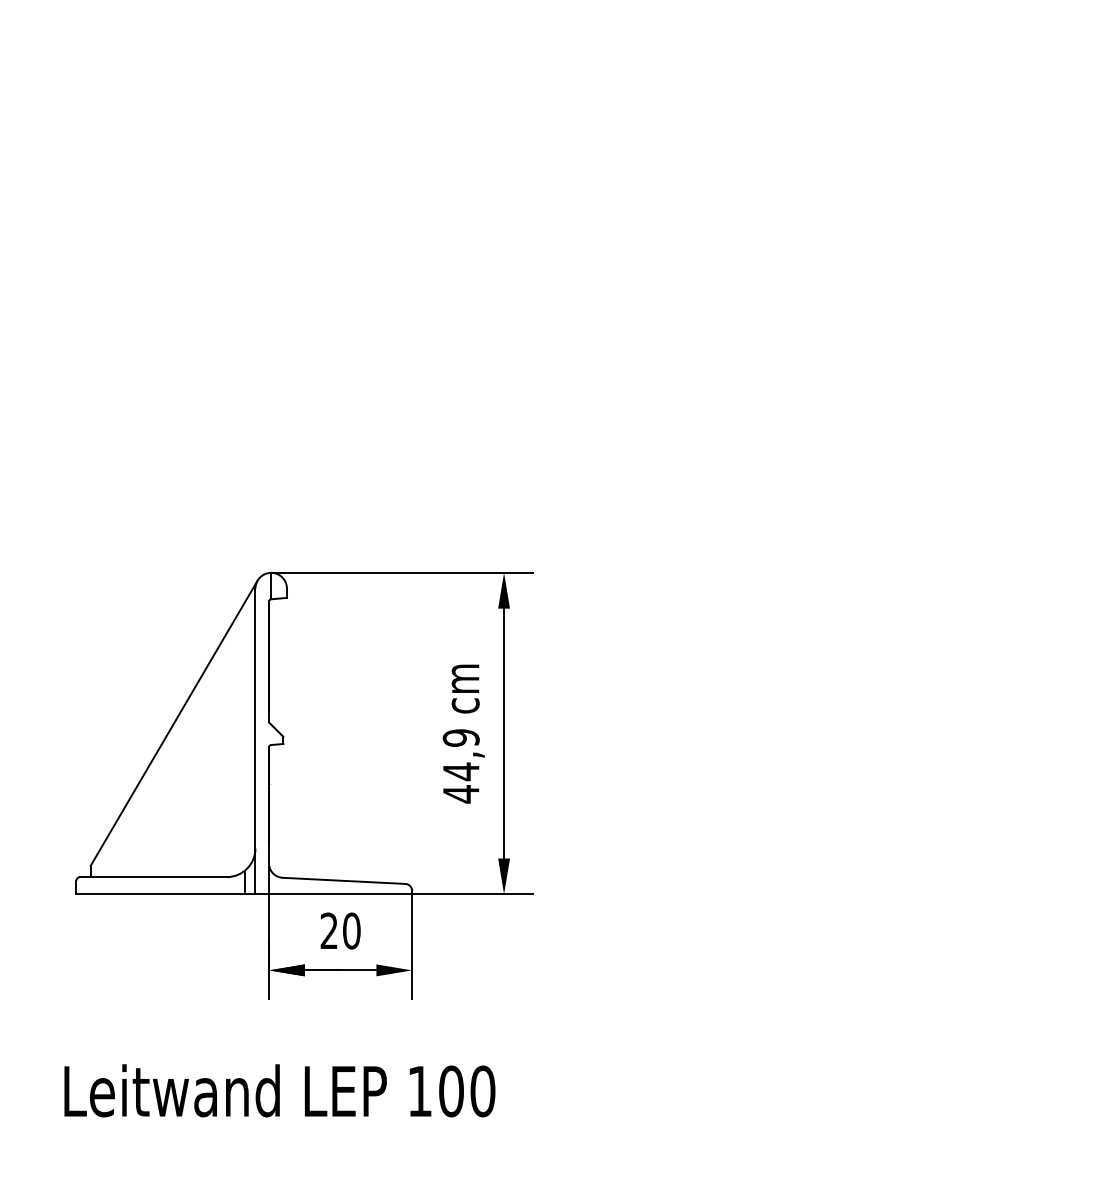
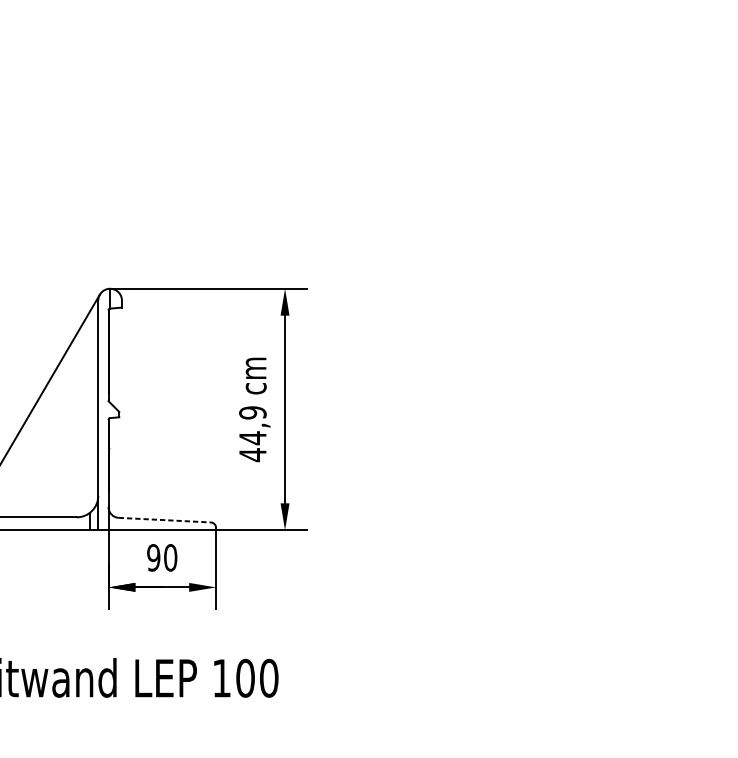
line: (344, 880) -> (165, 519), solid -> dashed
text: (329, 930) -> (153, 557), 20 -> 90

